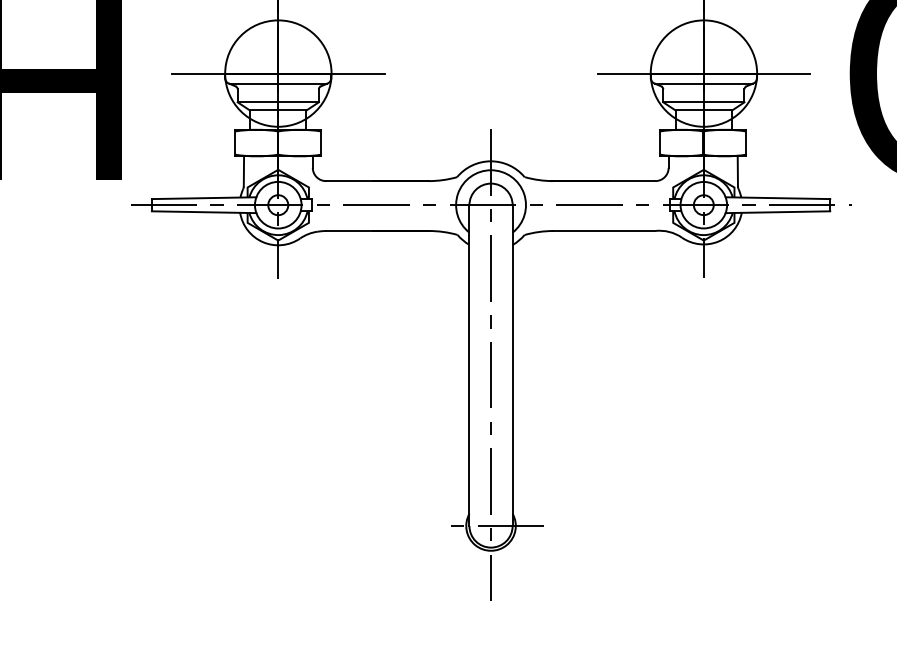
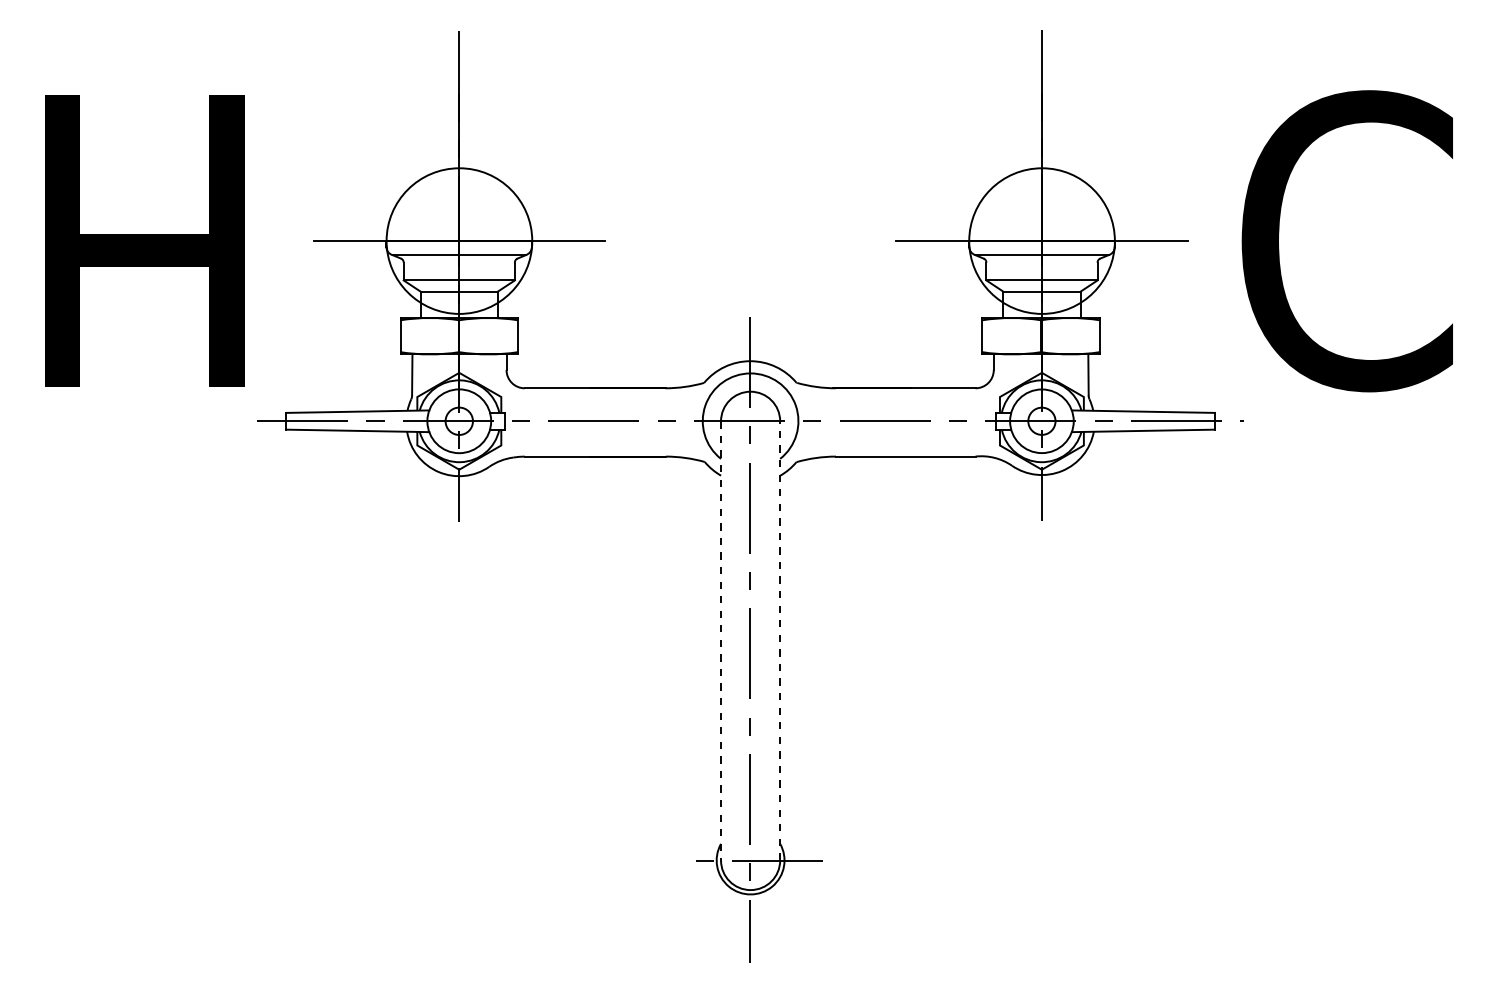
line: (469, 365) -> (721, 640), solid -> dashed
line: (512, 365) -> (780, 640), solid -> dashed

